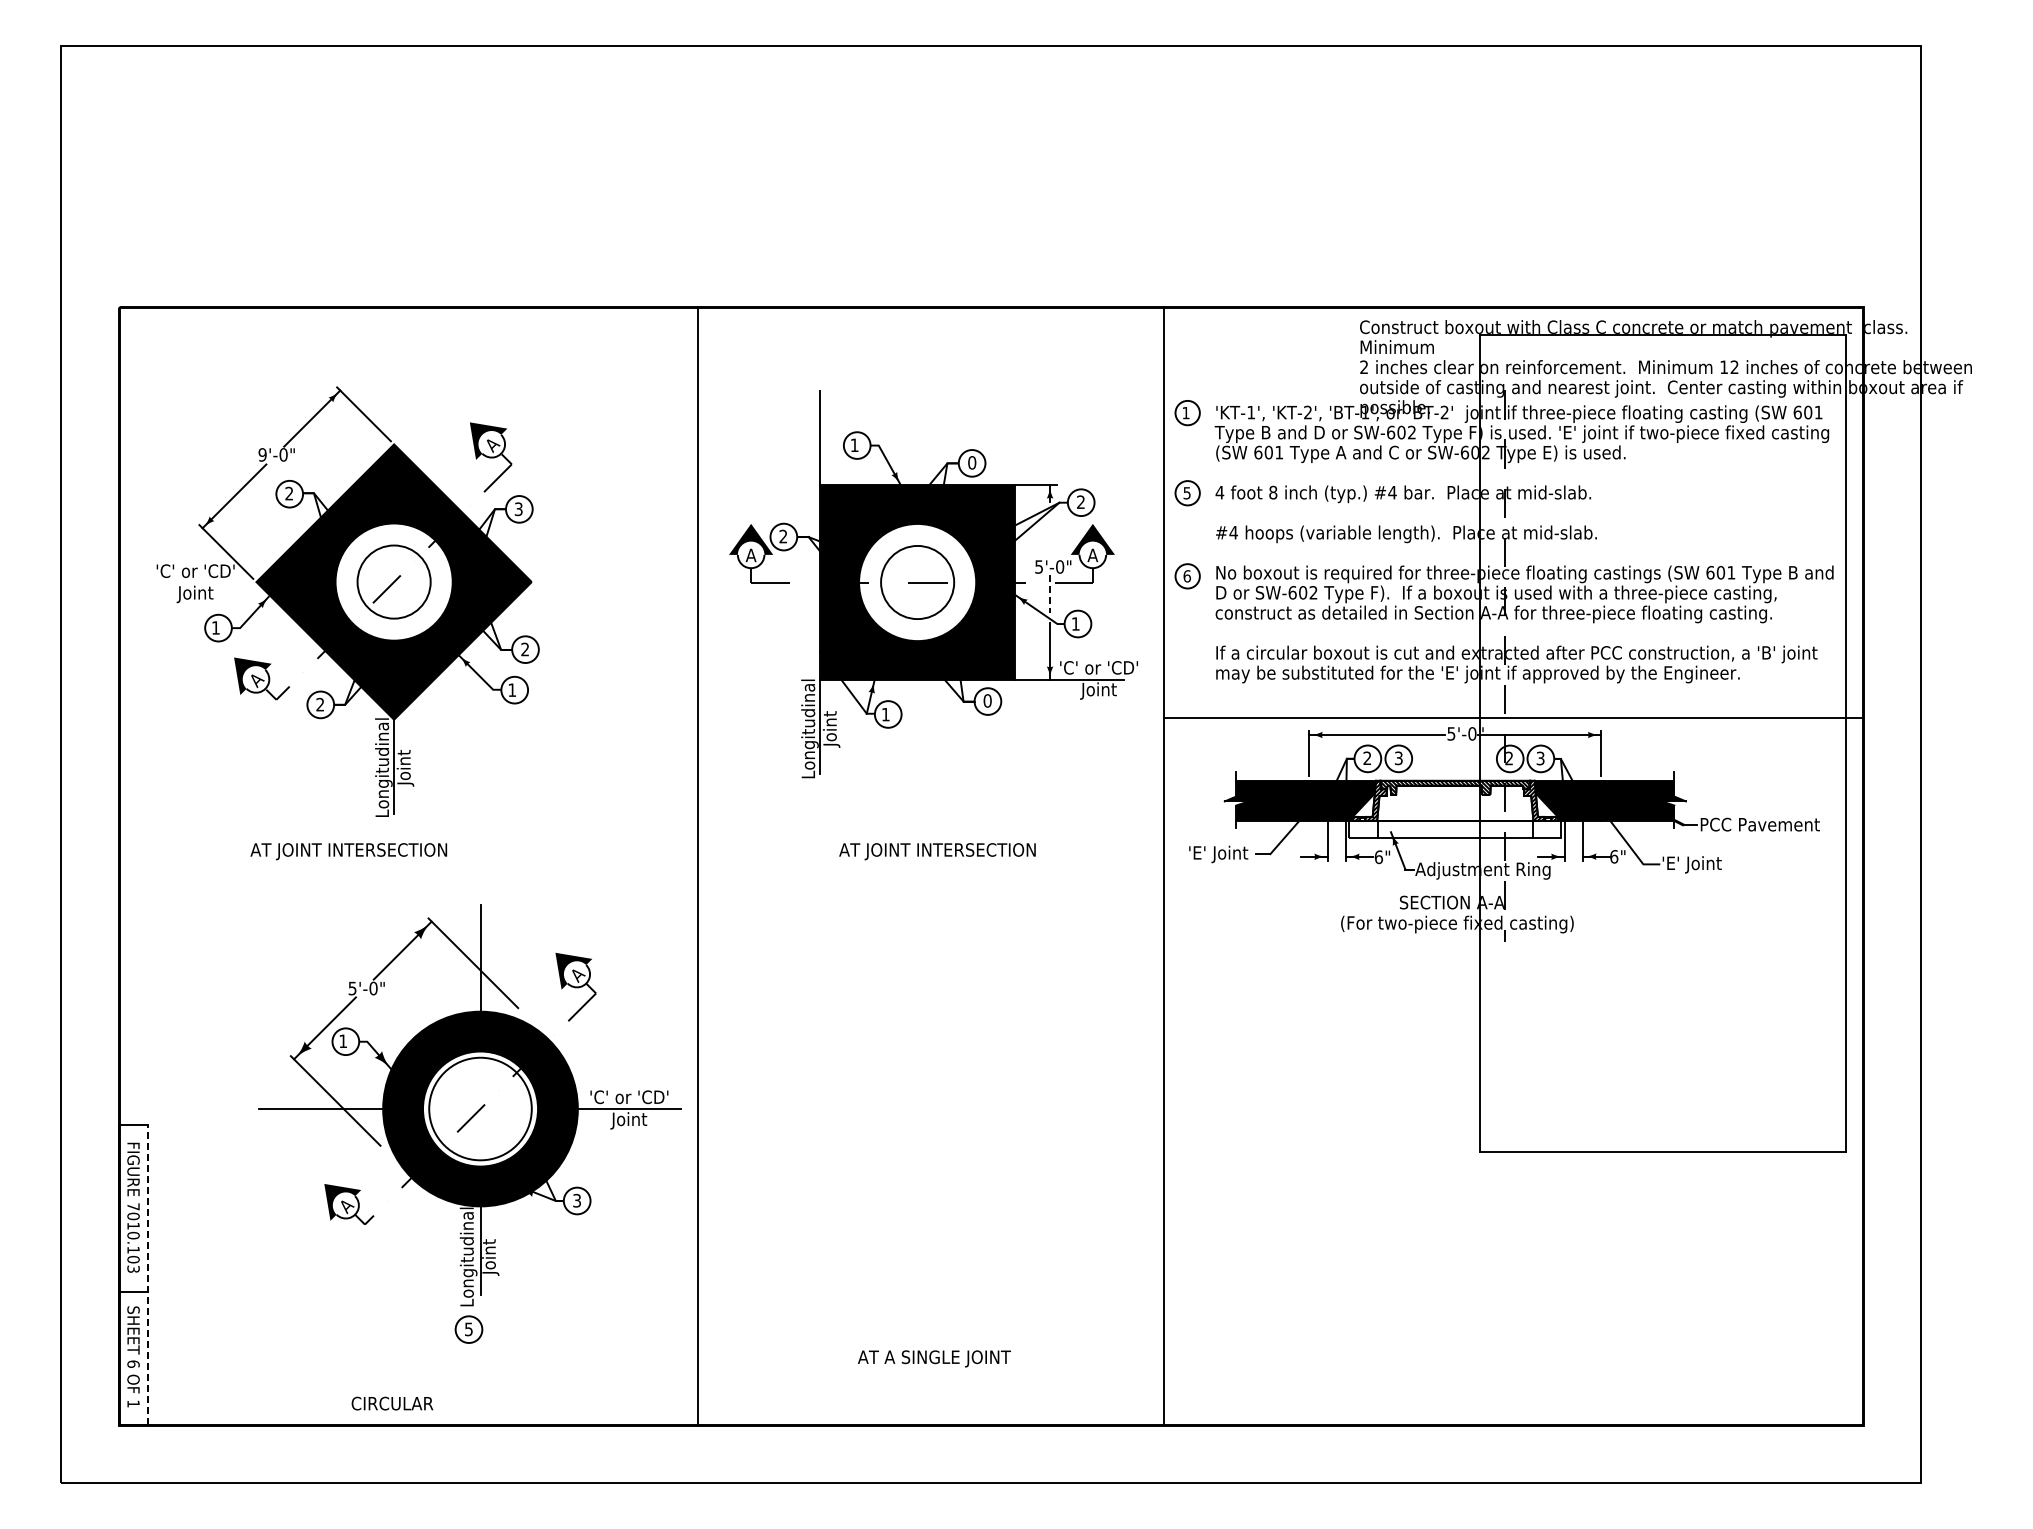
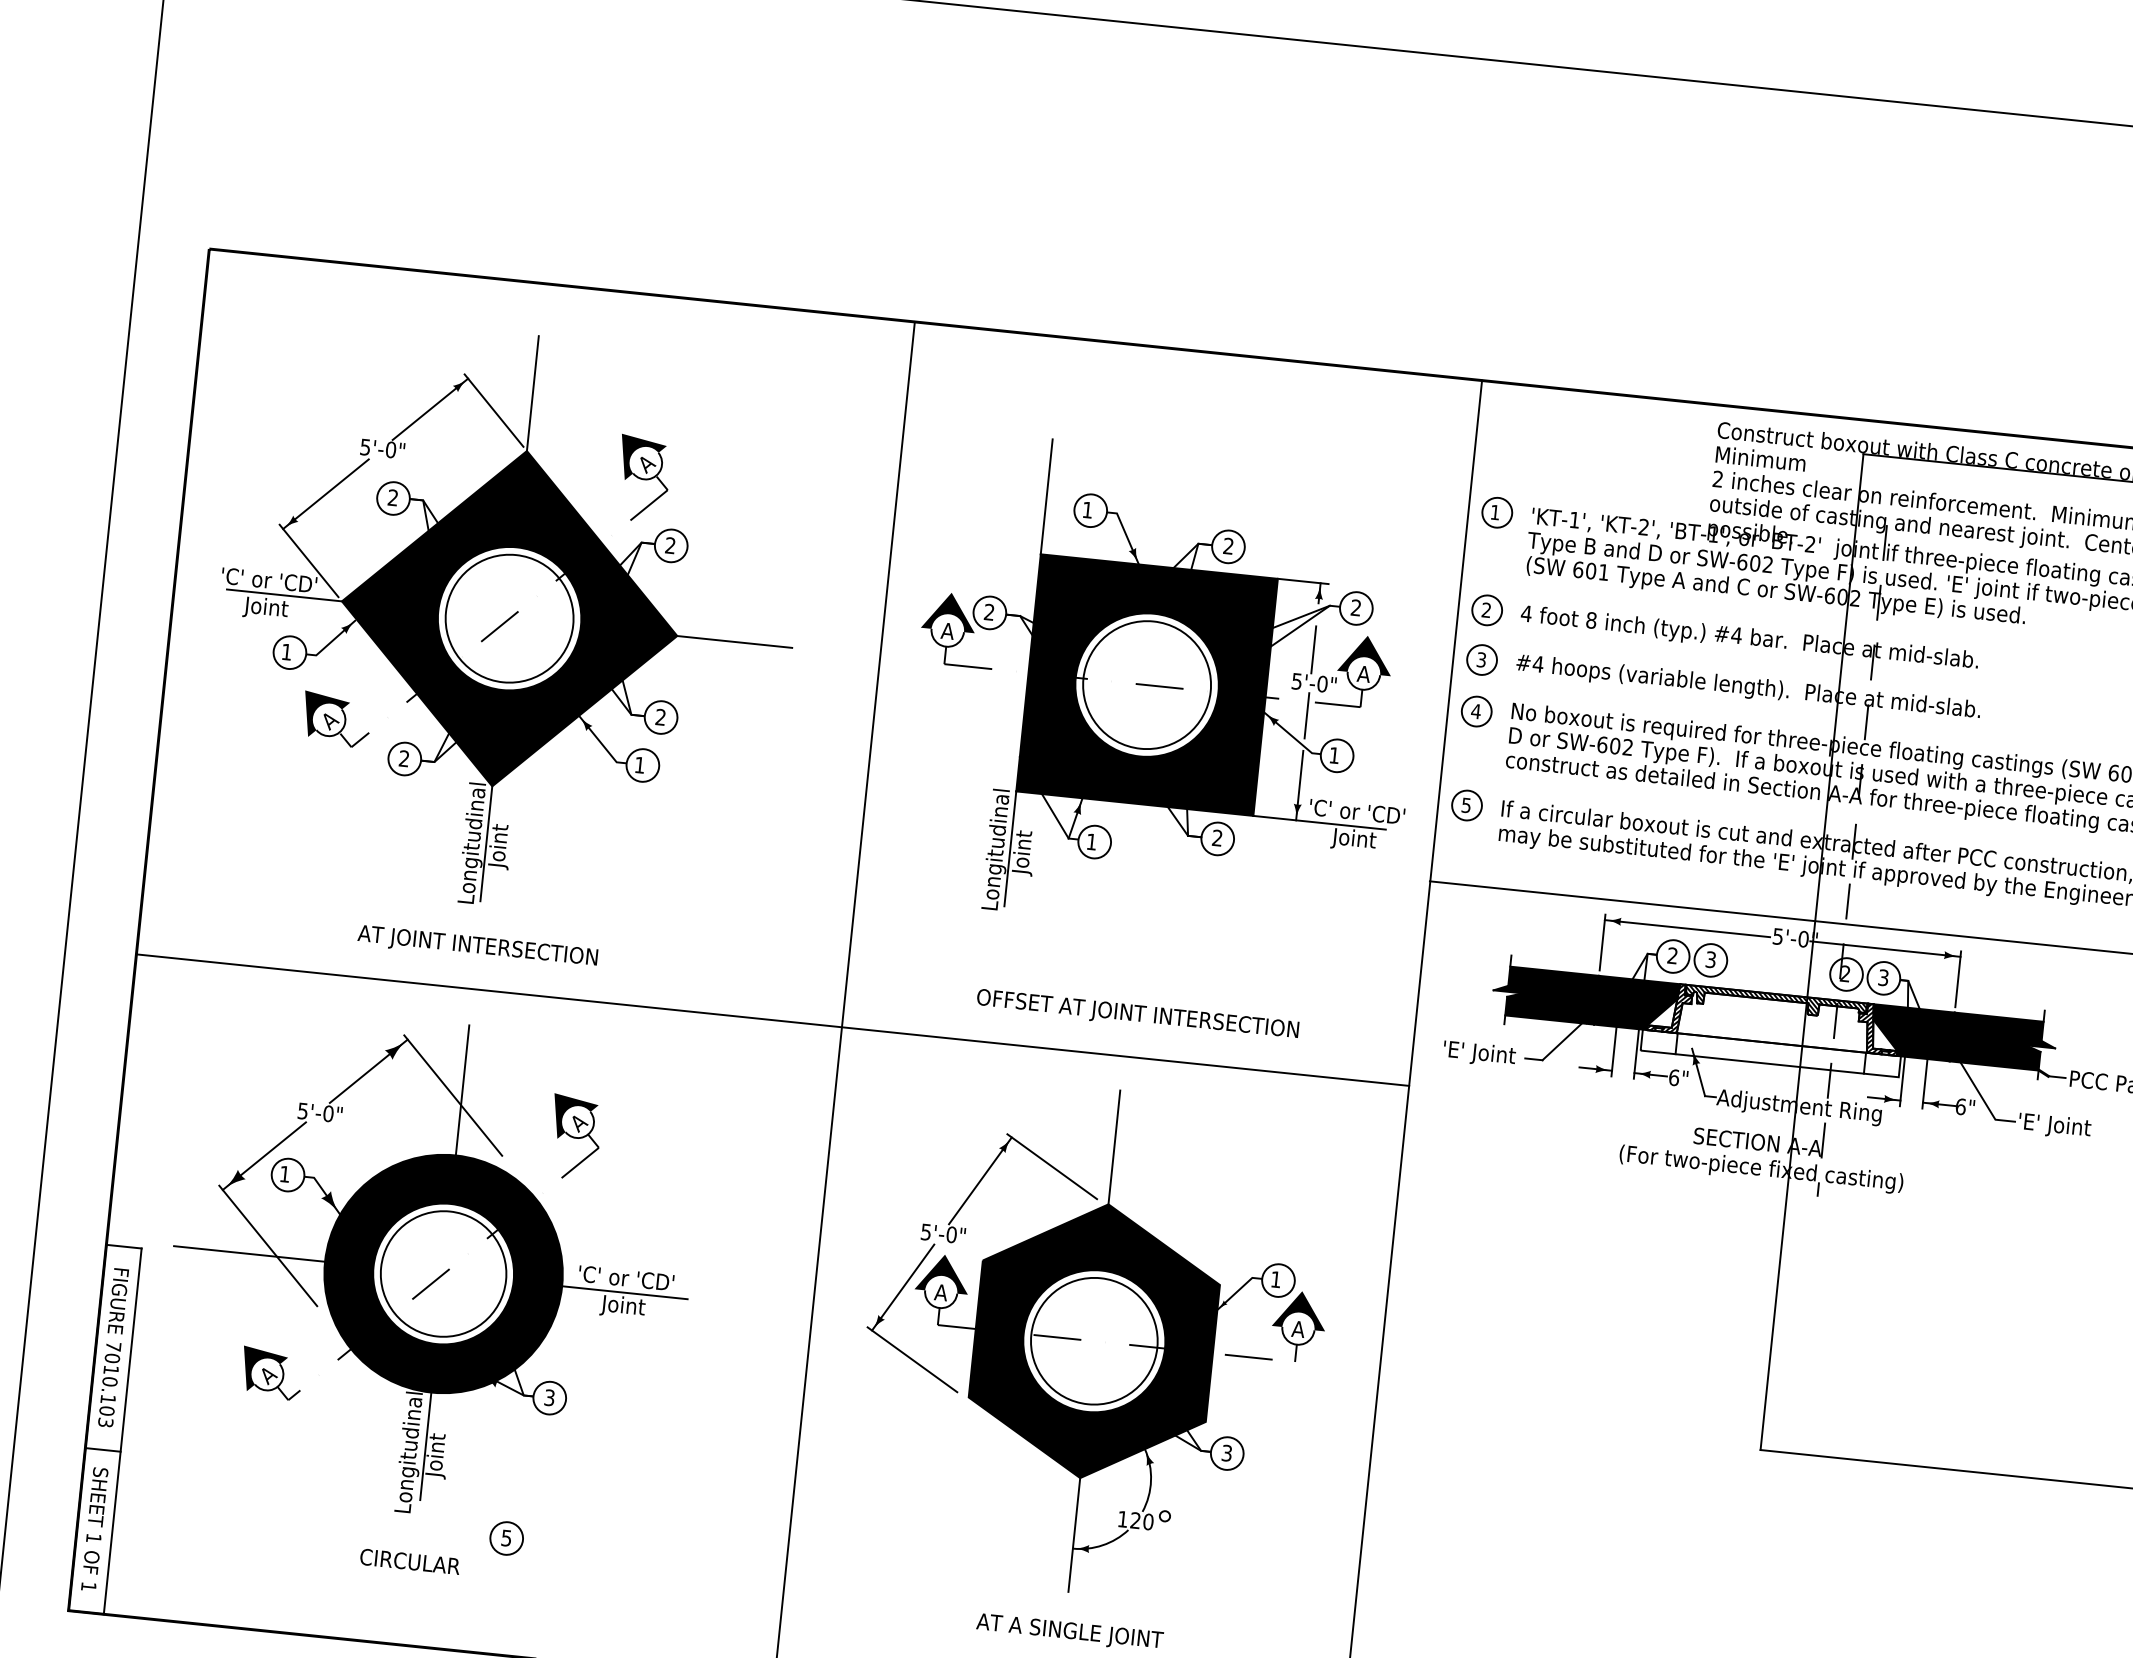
line: (394, 397) -> (533, 393), added
text: (262, 454) -> (365, 446), 9'-0" -> 5'-0"
text: (972, 462) -> (1229, 545), 0 -> 2
text: (1186, 493) -> (1485, 610), 5 -> 2
text: (518, 509) -> (670, 545), 3 -> 2
part: (1187, 534) -> (1481, 660), added
line: (1050, 539) -> (1314, 649), added
text: (1186, 576) -> (1475, 711), 6 -> 4
circle: (393, 581) -> (508, 617), size x1.43
line: (209, 582) -> (284, 595), added
line: (578, 582) -> (734, 642), added
circle: (917, 582) -> (1146, 685), size x1.43
line: (1050, 594) -> (1307, 716), dashed -> solid
part: (1187, 653) -> (1466, 805), added
text: (987, 700) -> (1217, 837), 0 -> 2
text: (348, 851) -> (477, 946), moved
text: (937, 851) -> (1137, 1015), AT JOINT INTERSECTION -> OFFSET AT JOINT INTERSECTION
line: (641, 886) -> (772, 1020), added
part: (469, 1105) -> (430, 1268), moved
part: (929, 1119) -> (1093, 1340), added
line: (148, 1274) -> (123, 1431), dashed -> solid
text: (133, 1363) -> (93, 1537), 6 -> 1
text: (392, 1403) -> (410, 1561), moved

